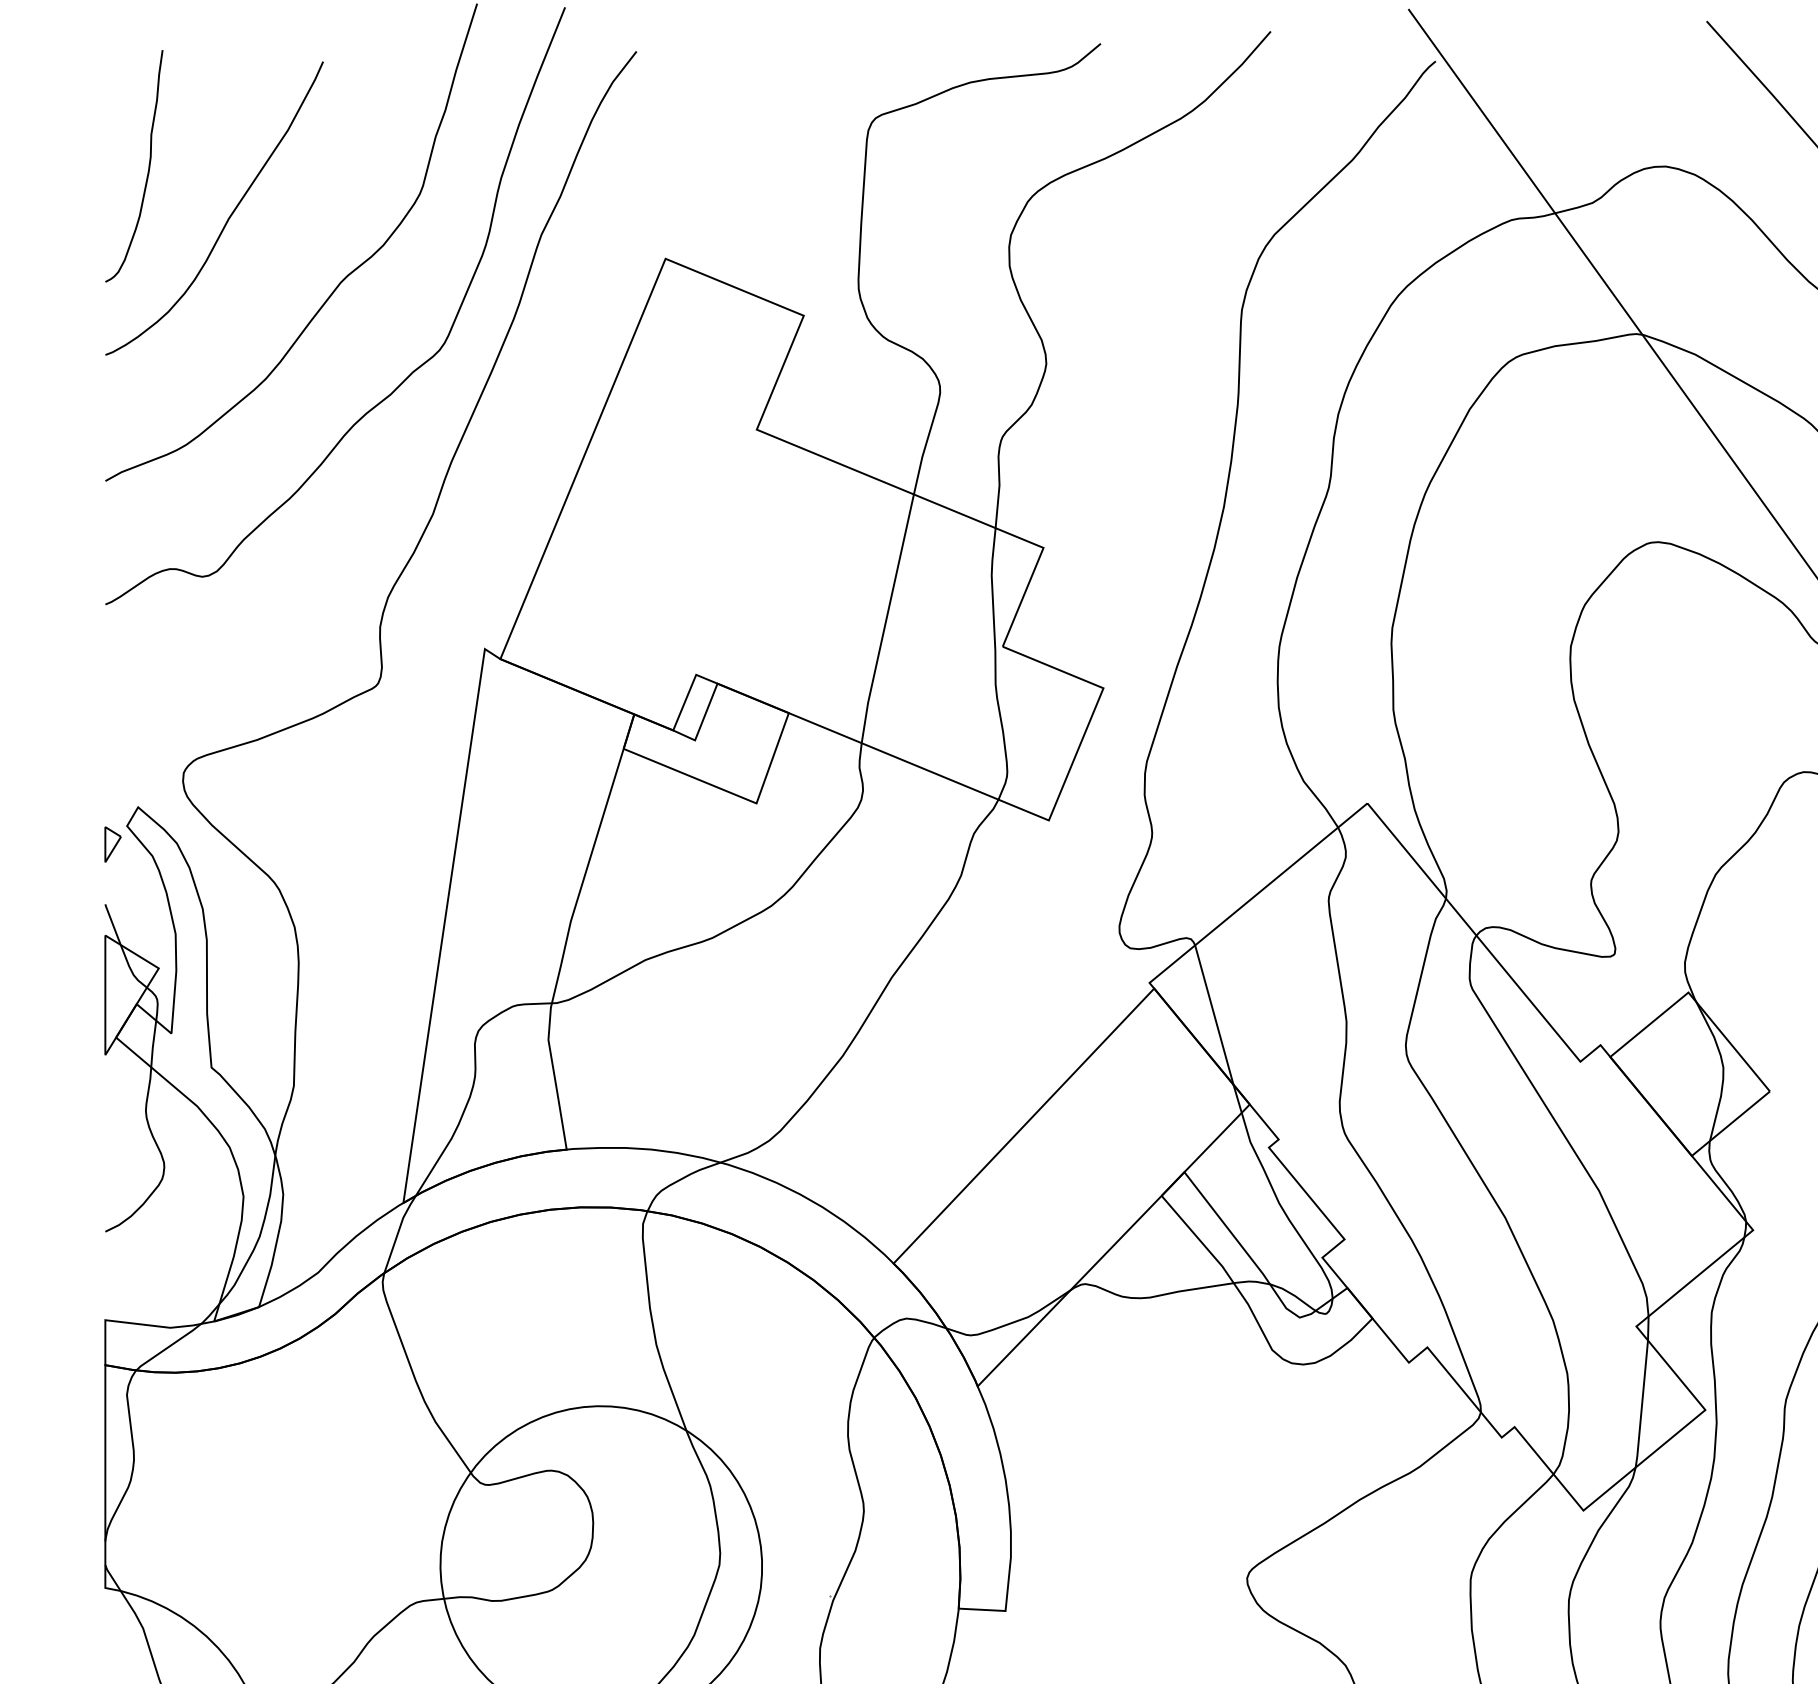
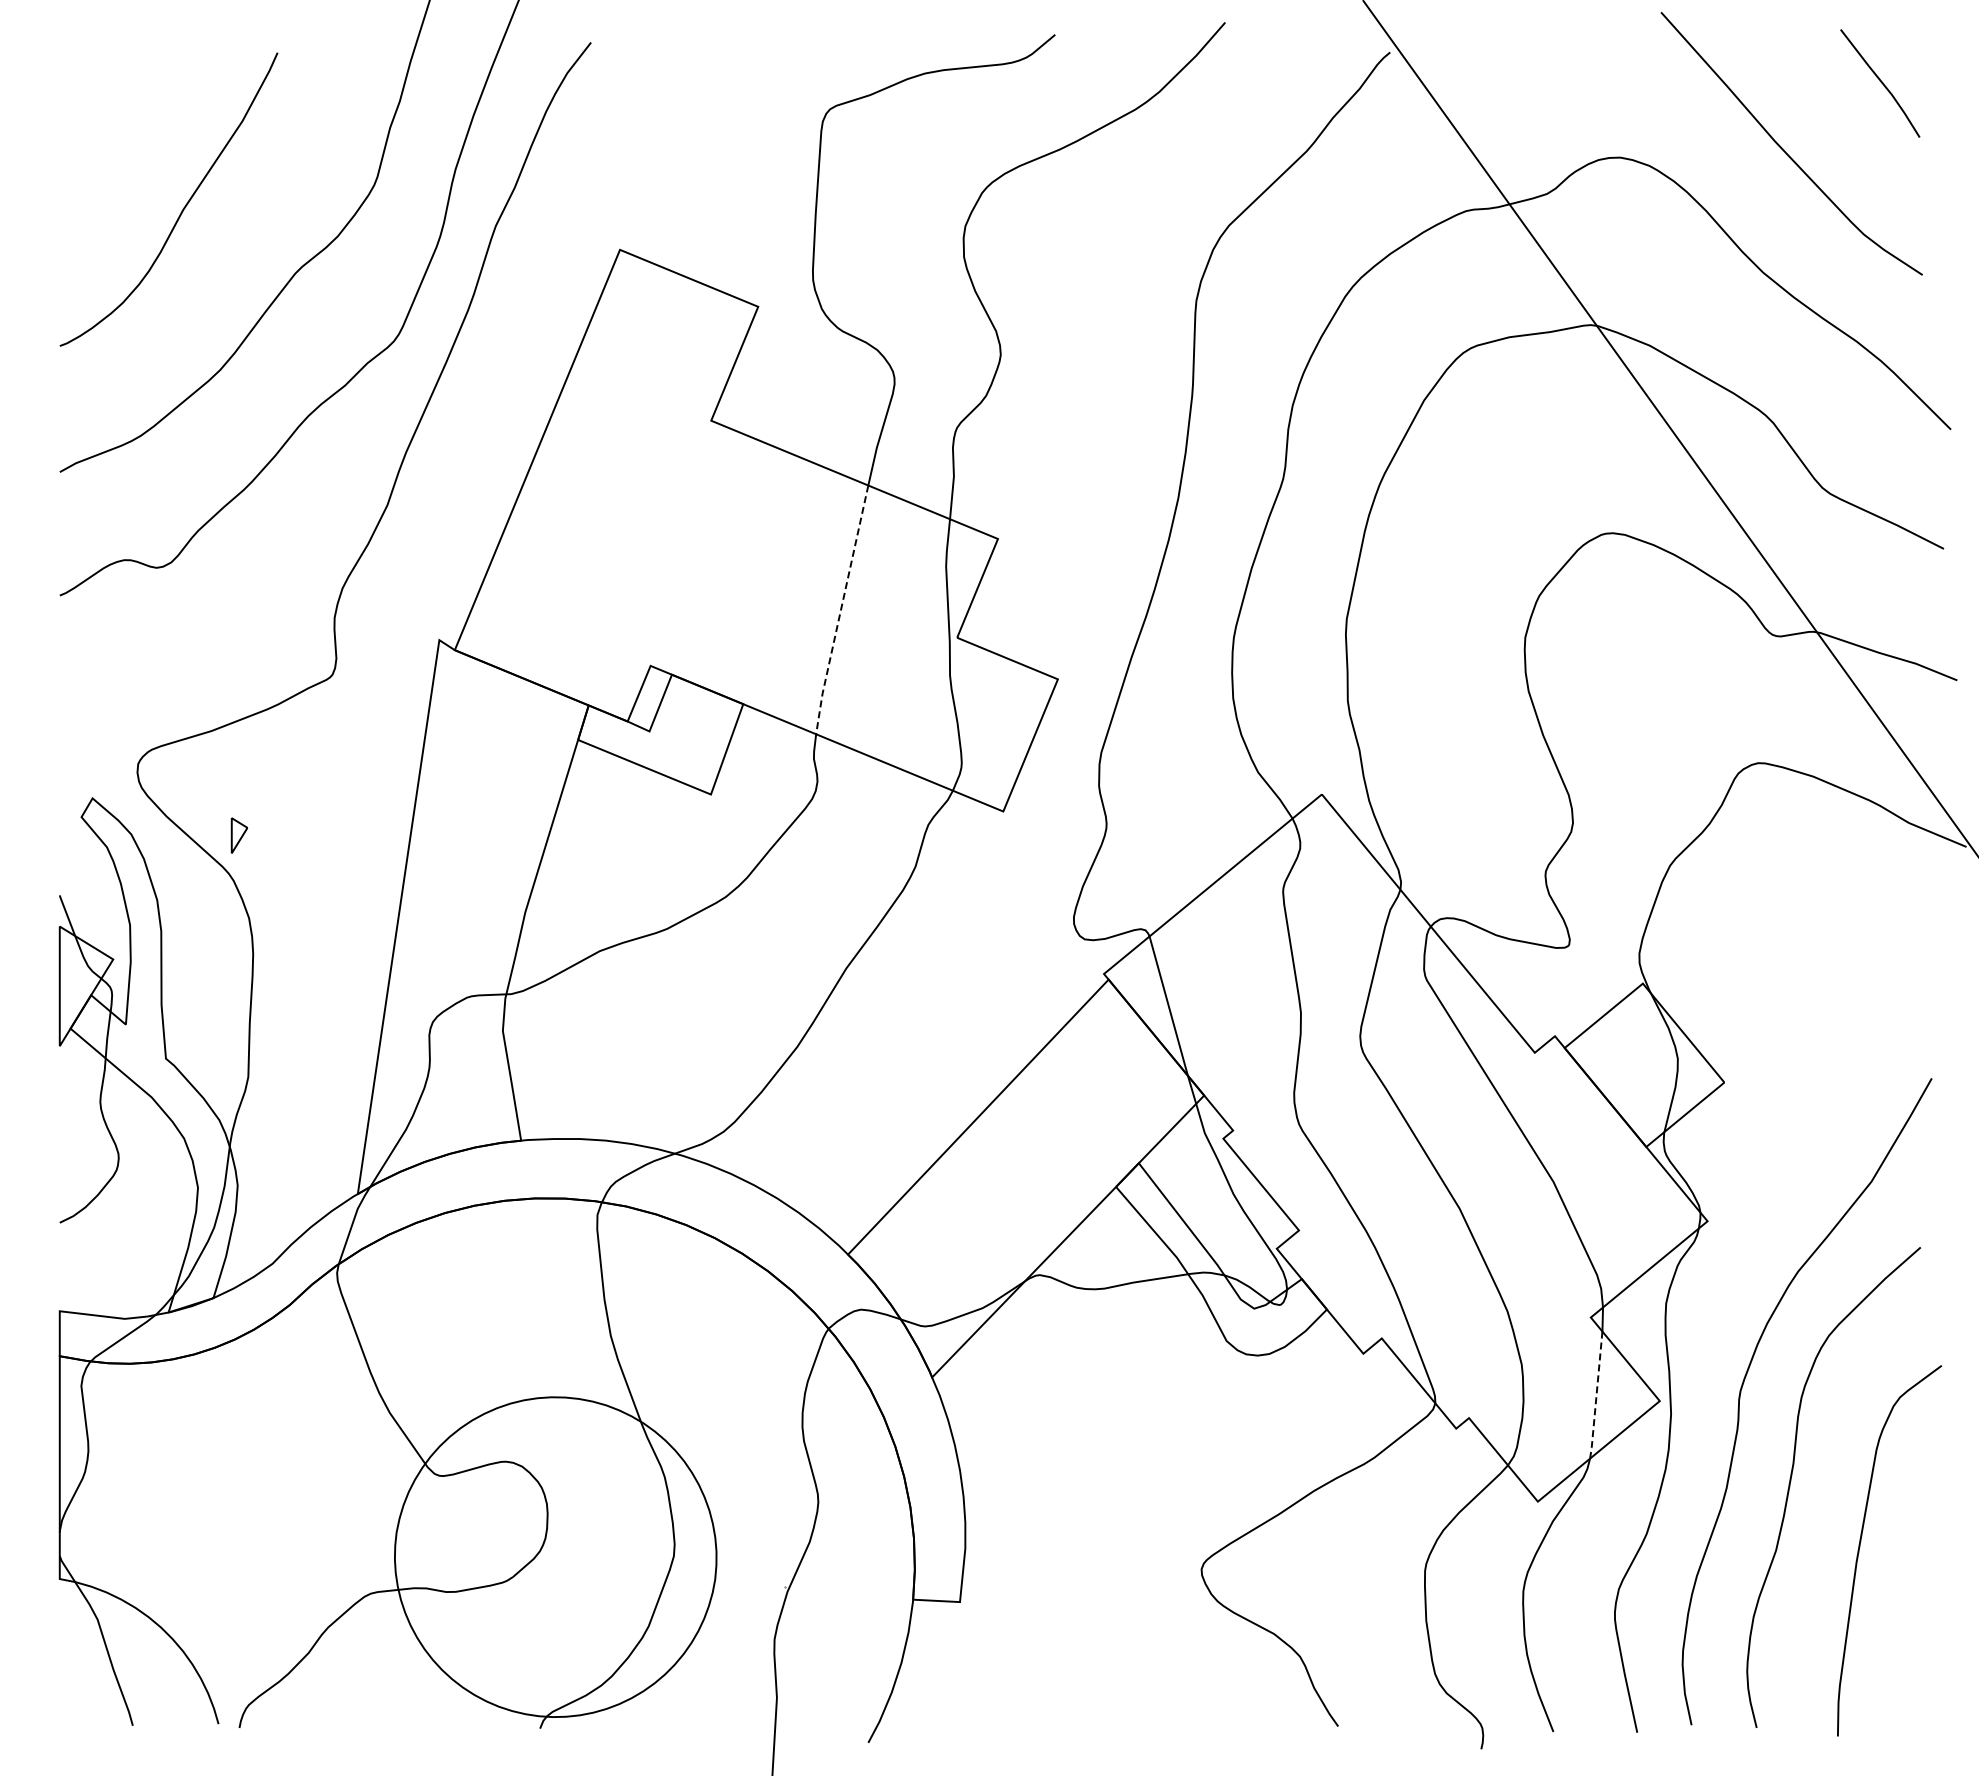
curve: (148, 167) -> (102, 158), removed
line: (886, 619) -> (840, 610), solid -> dashed
part: (113, 844) -> (239, 835), moved
line: (1642, 1405) -> (1596, 1396), solid -> dashed

